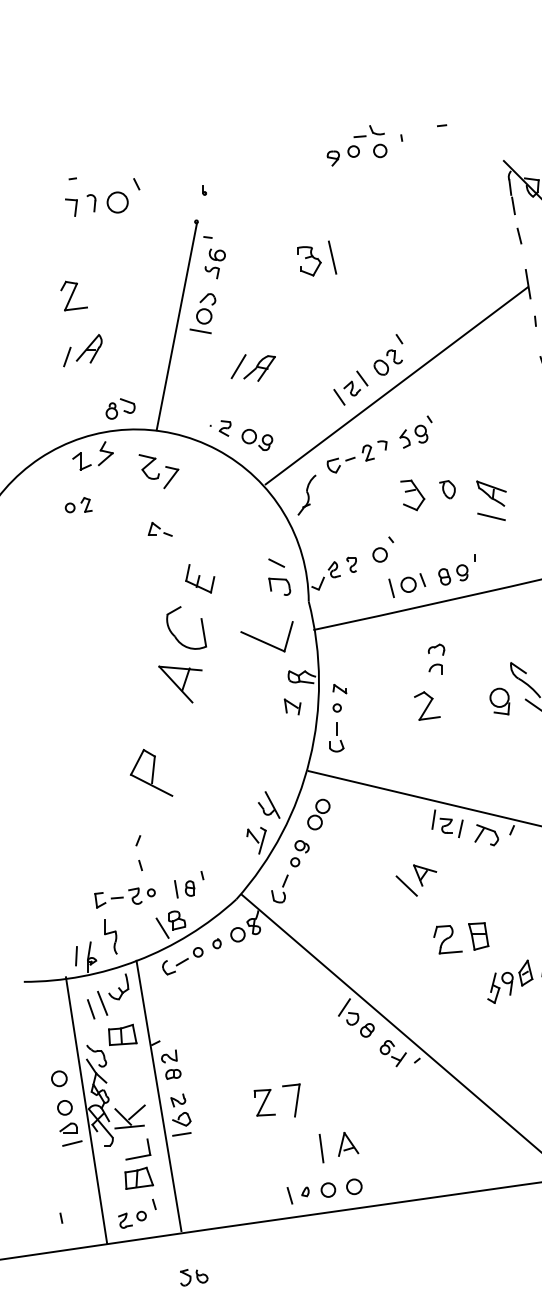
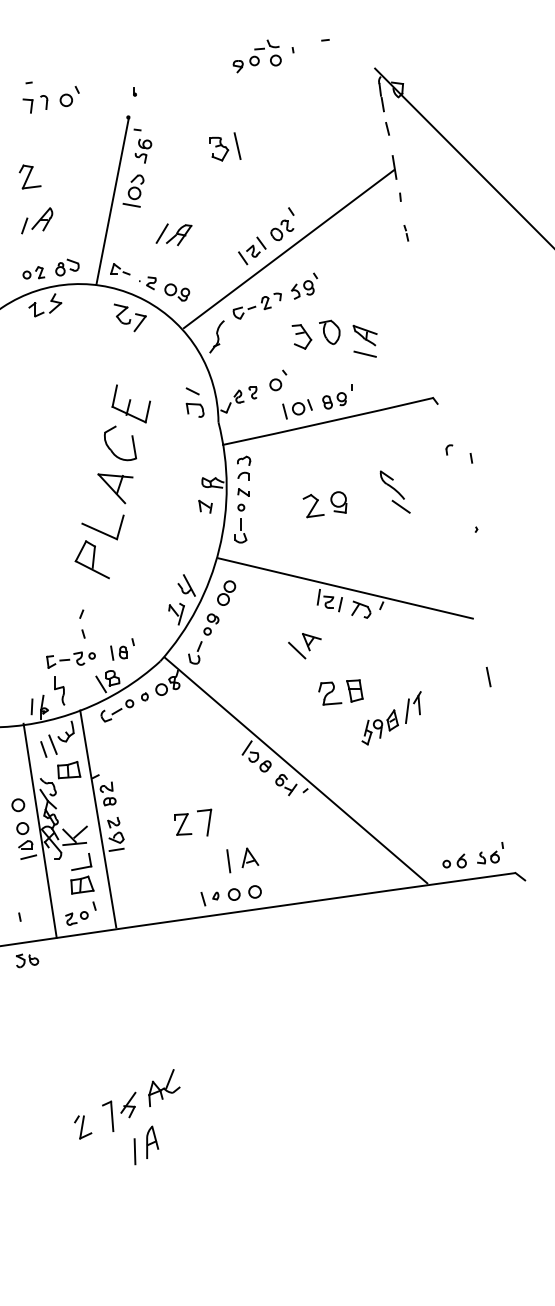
part: (123, 195) -> (69, 96), size x0.71
part: (158, 471) -> (129, 317), moved
part: (447, 489) -> (329, 332), size x1.67
part: (78, 504) -> (33, 272), moved
part: (160, 529) -> (120, 269), moved
part: (200, 578) -> (131, 403), size x1.67
part: (266, 636) -> (102, 527), moved
part: (437, 657) -> (244, 467), moved
part: (499, 701) -> (338, 502), moved
part: (194, 1277) -> (27, 960), moved

